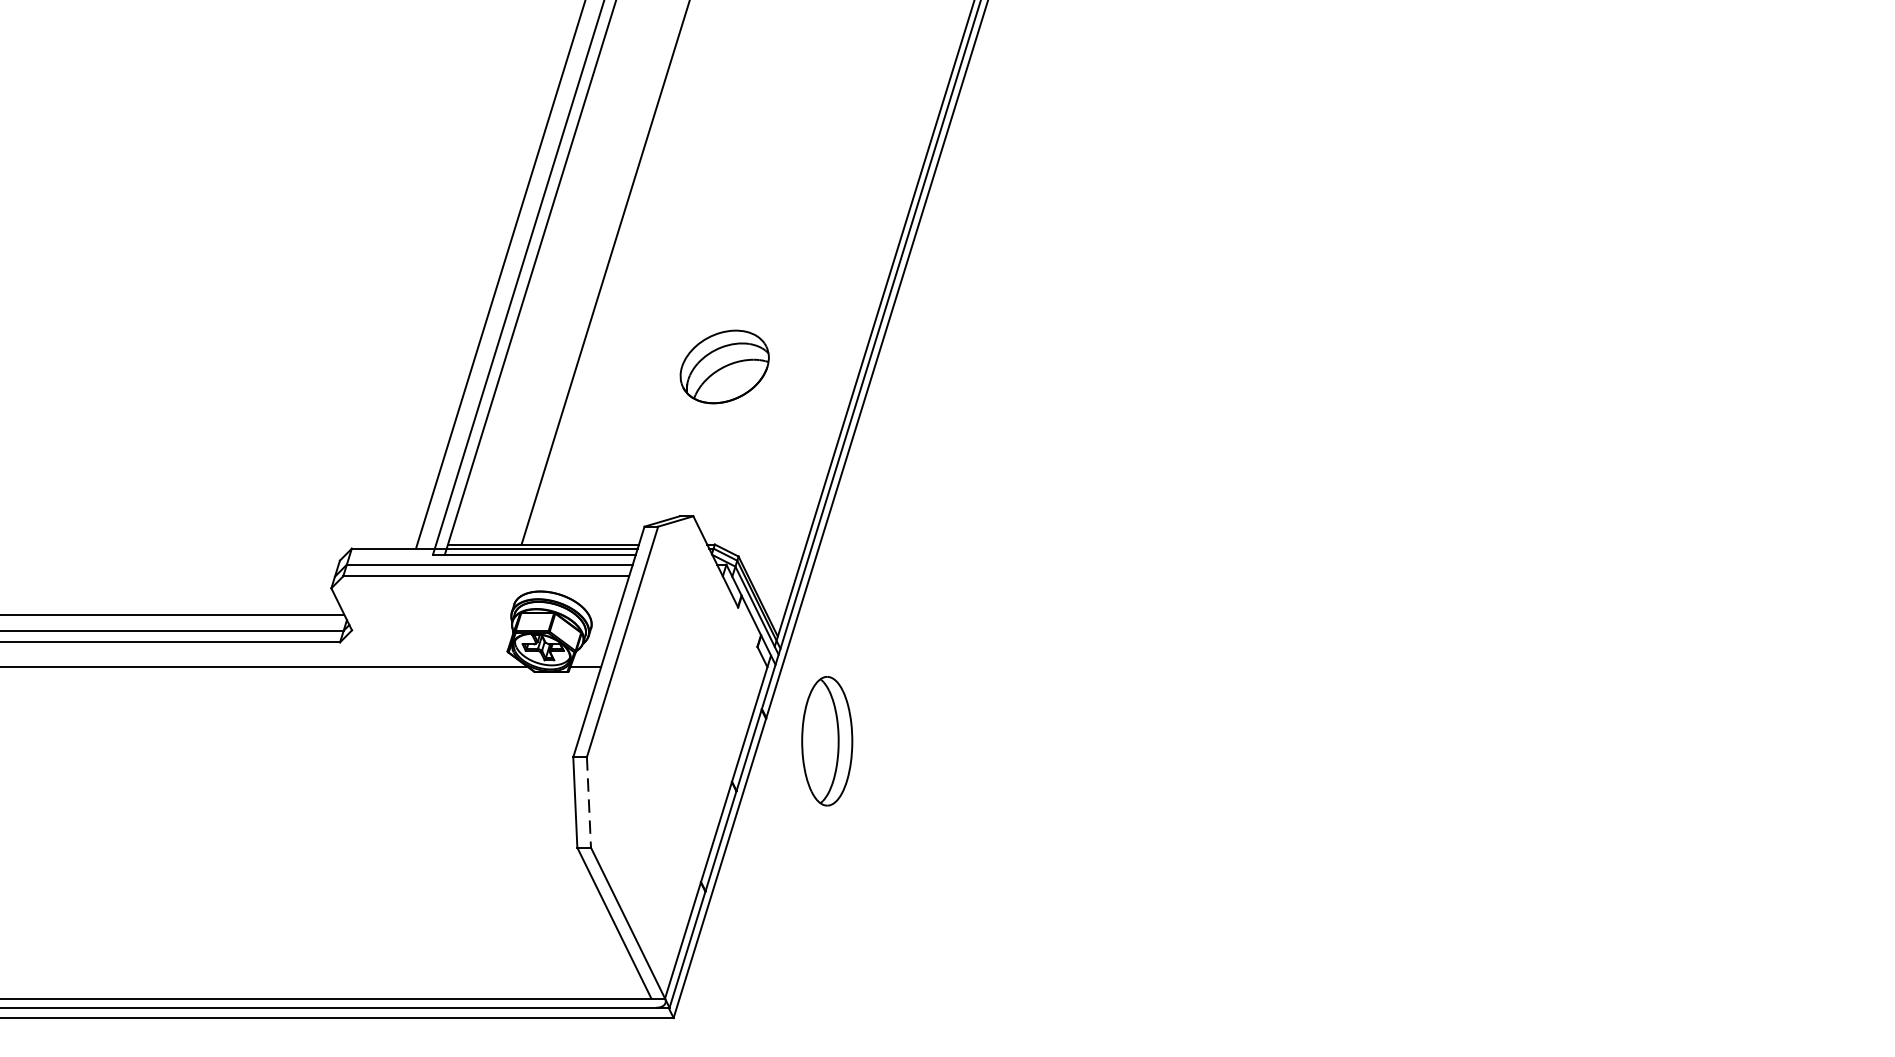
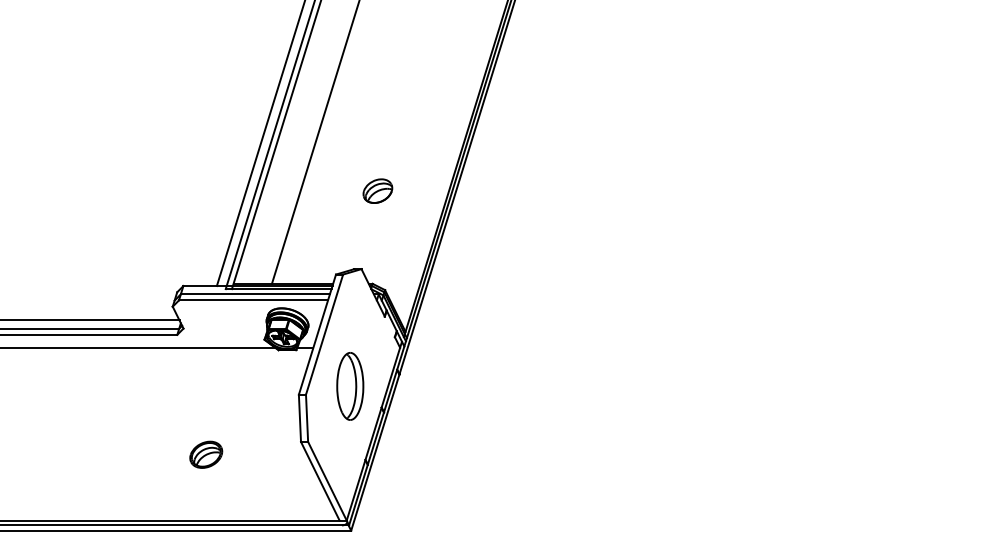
part: (724, 365) -> (377, 190), size x0.62
part: (827, 741) -> (350, 386), moved
line: (589, 802) -> (307, 418), dashed -> solid
part: (396, 871) -> (206, 454), added

